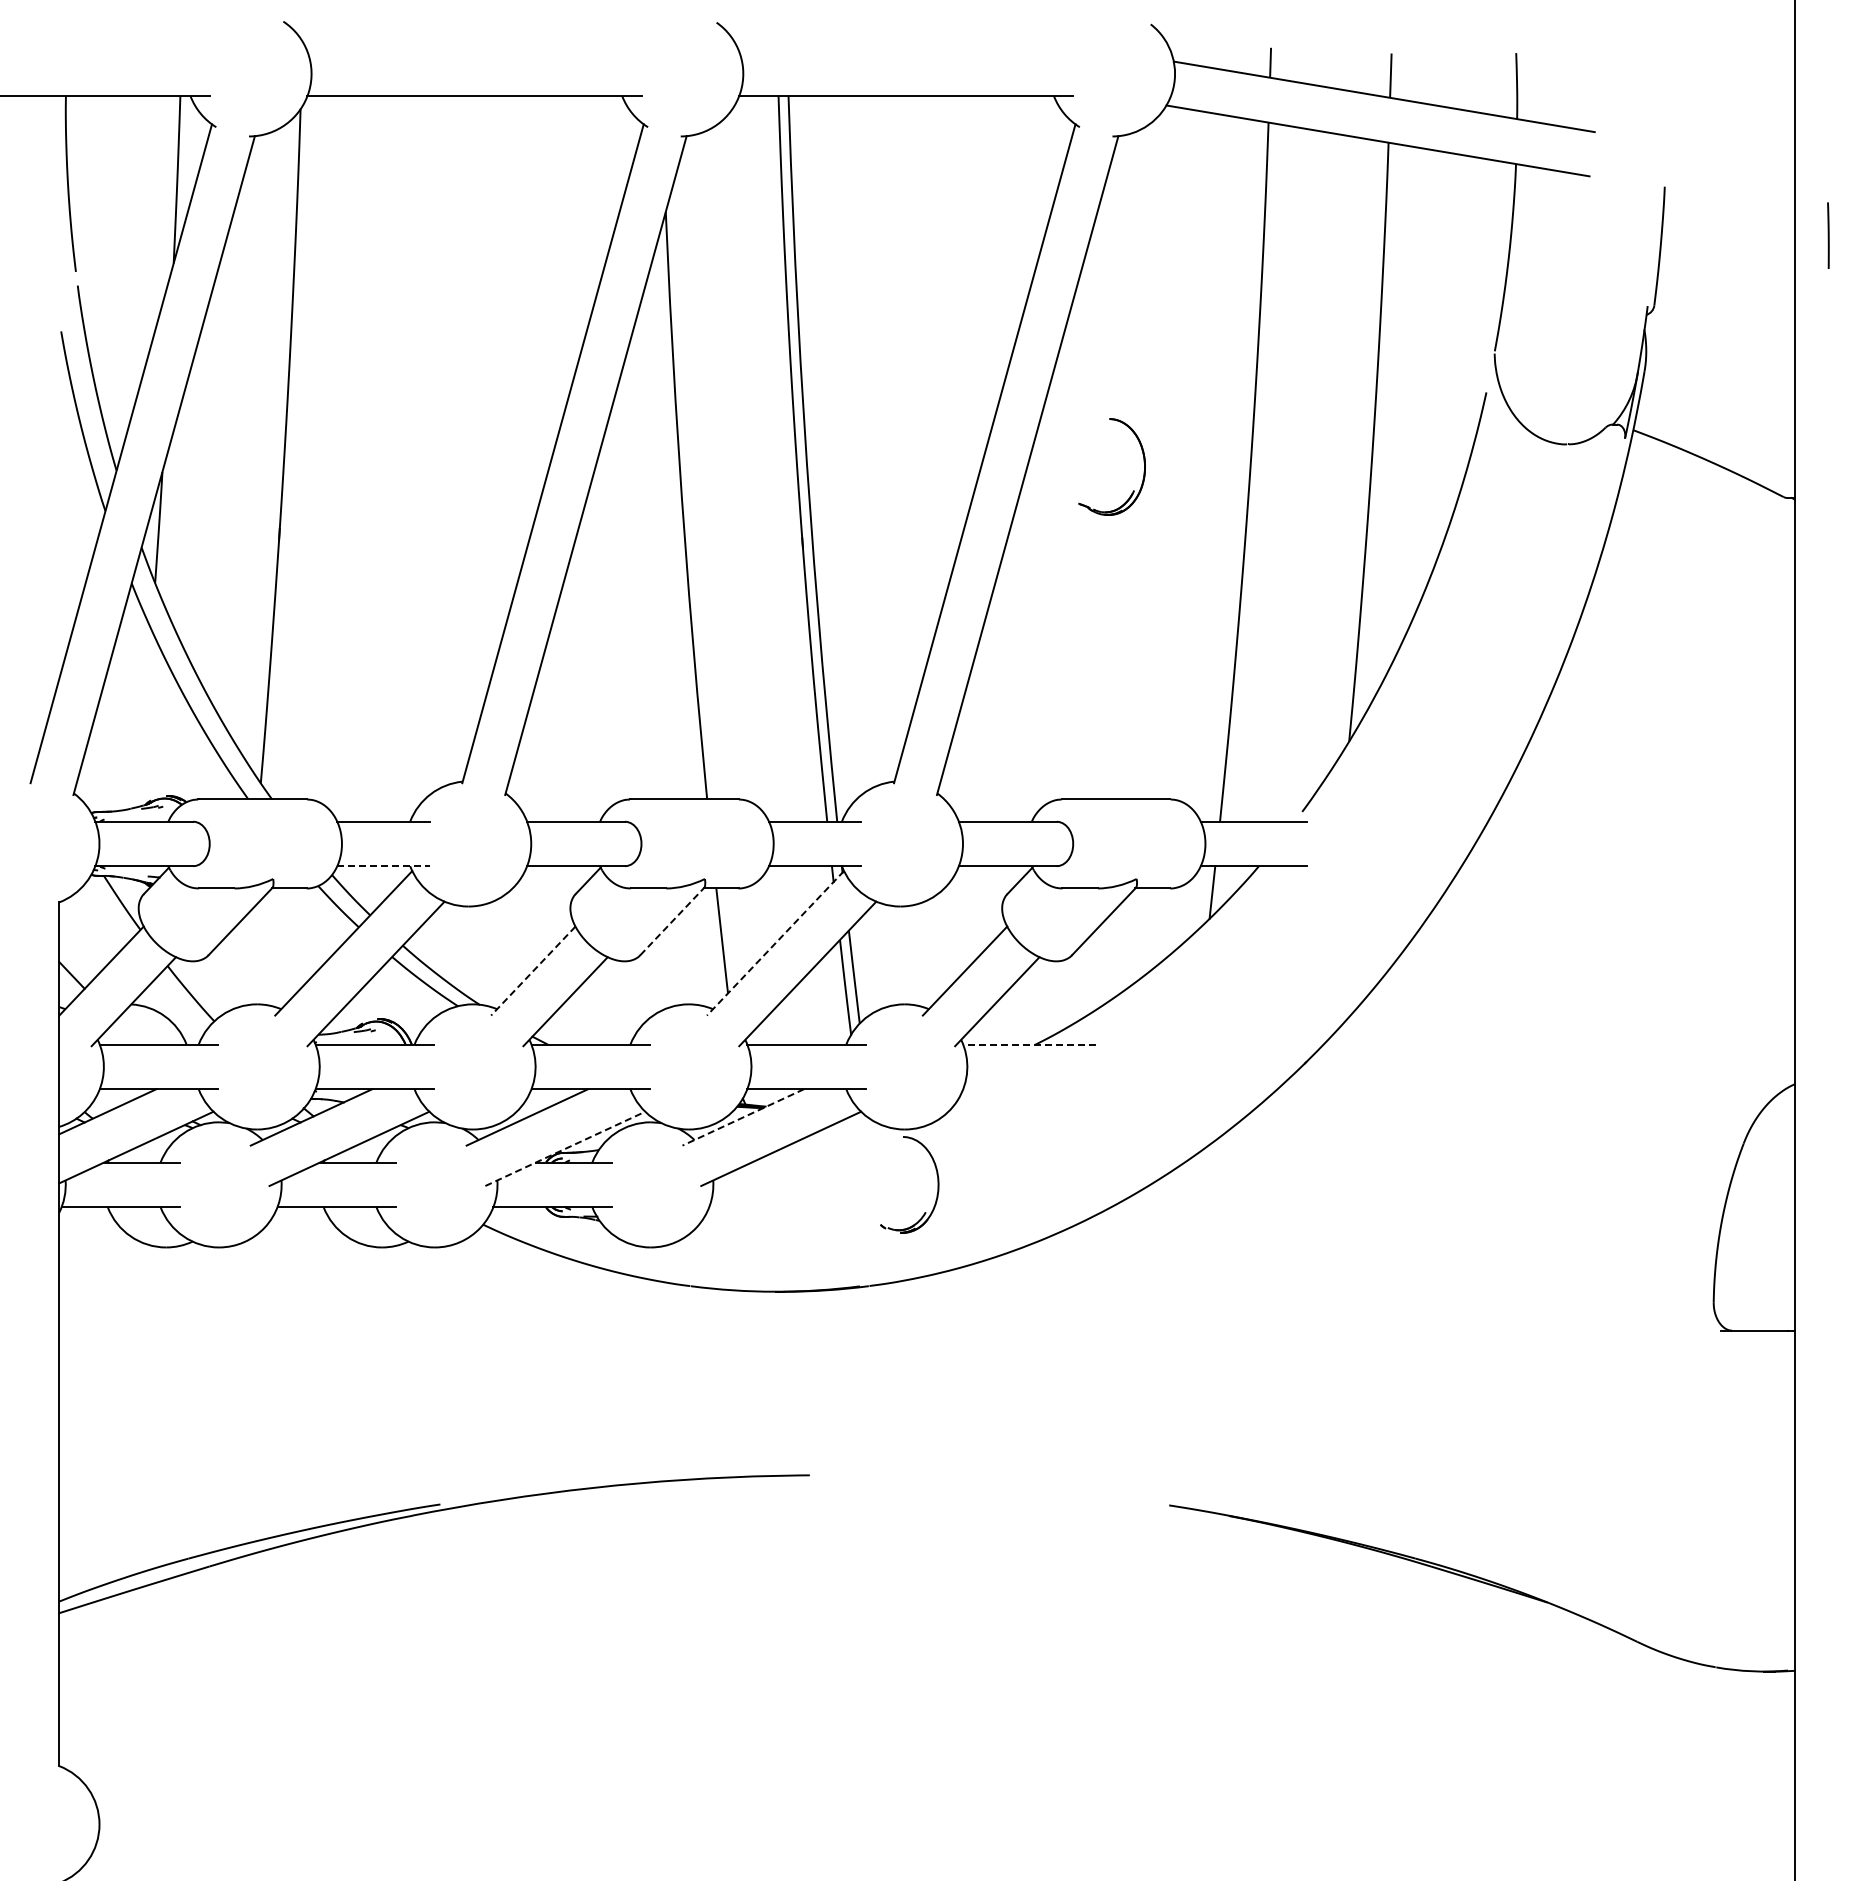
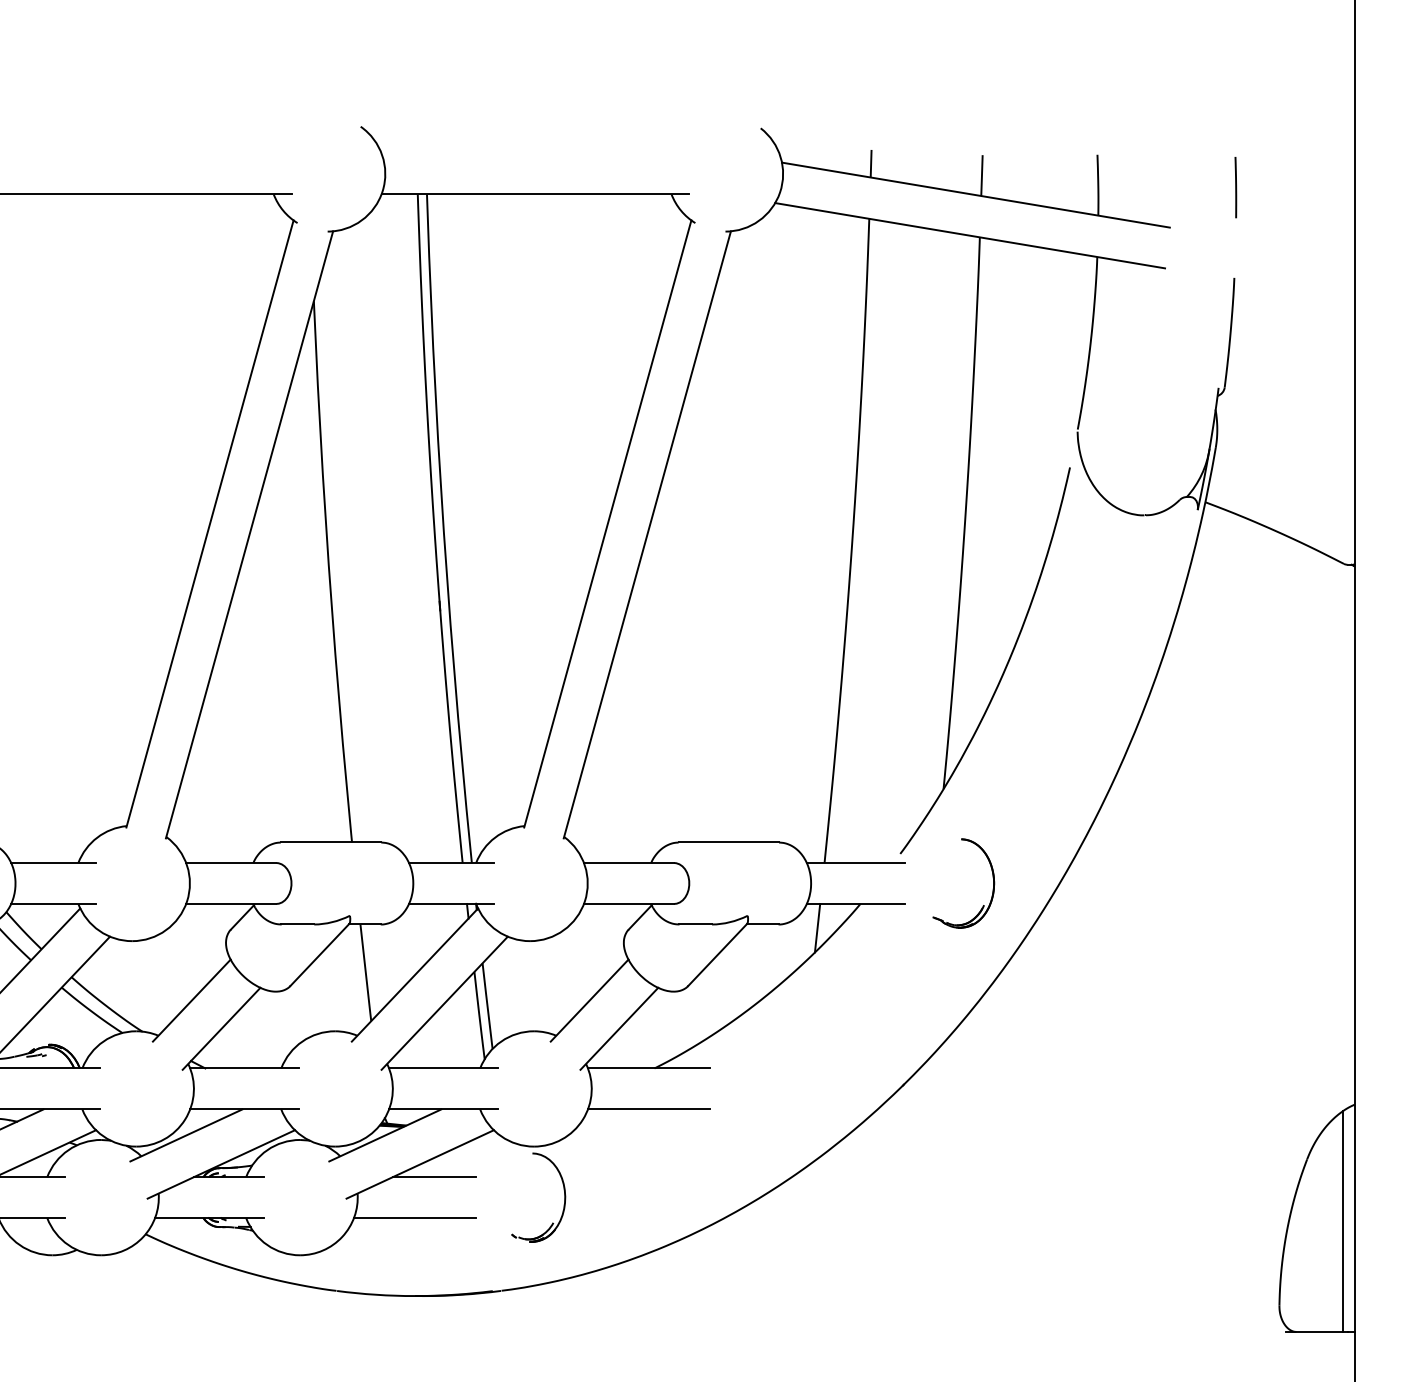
line: (1828, 235) -> (1235, 187), moved
part: (1143, 462) -> (992, 879), moved
line: (383, 866) -> (53, 904), dashed -> solid
line: (672, 921) -> (320, 954), dashed -> solid
line: (775, 943) -> (414, 975), dashed -> solid
line: (532, 971) -> (191, 1001), dashed -> solid
line: (1028, 1044) -> (648, 1068), dashed -> solid
line: (1029, 1089) -> (649, 1109), added
line: (743, 1117) -> (385, 1135), dashed -> solid
line: (565, 1148) -> (221, 1164), dashed -> solid
line: (796, 1162) -> (434, 1176), added
line: (775, 1207) -> (414, 1218), added
line: (1782, 1210) -> (1342, 1221), added

